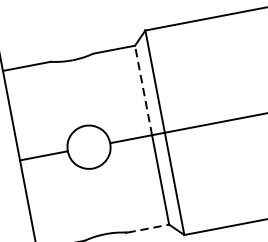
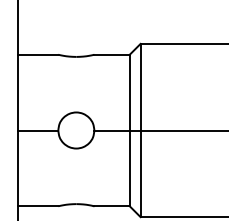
line: (143, 90) -> (129, 92), dashed -> solid
line: (148, 228) -> (112, 206), dashed -> solid

